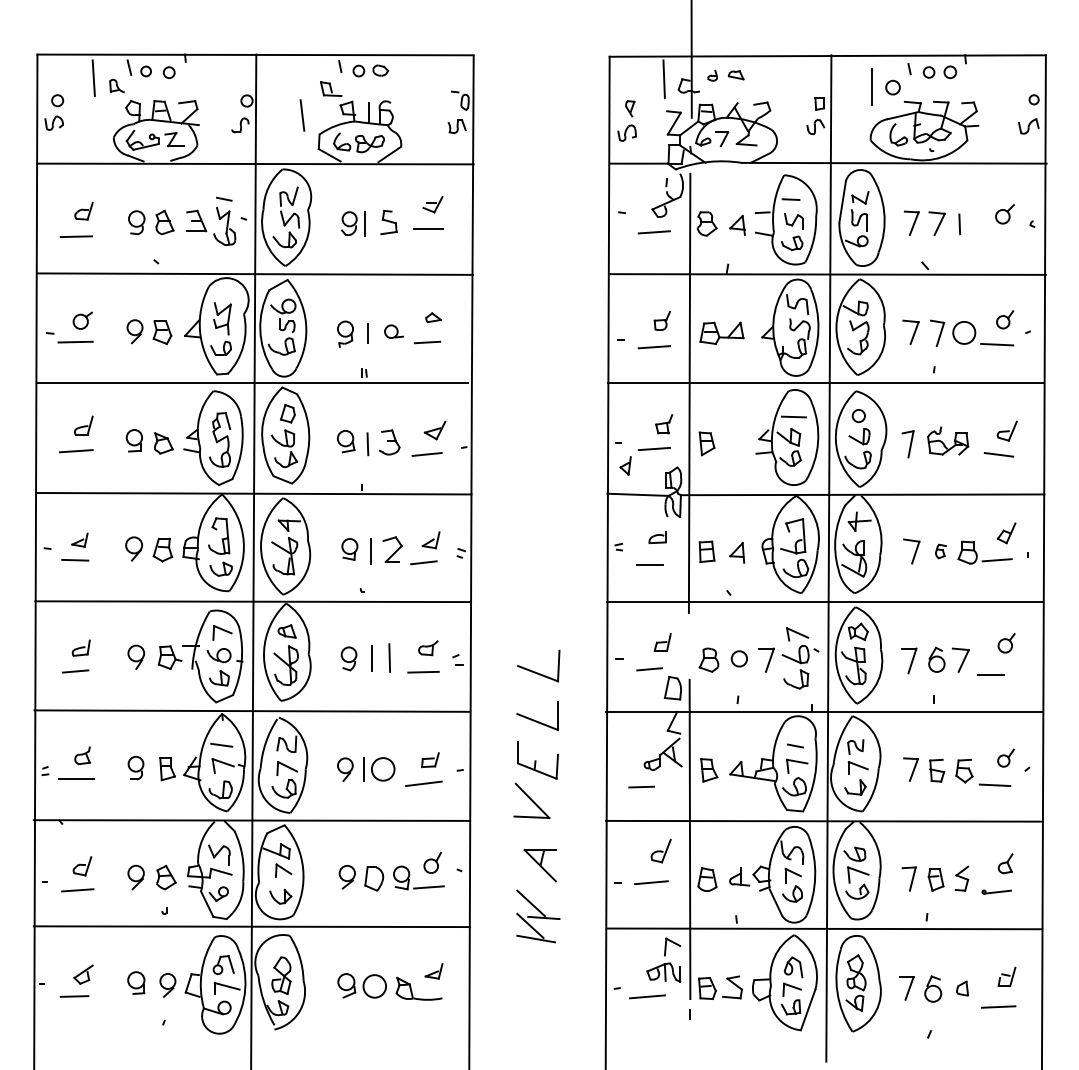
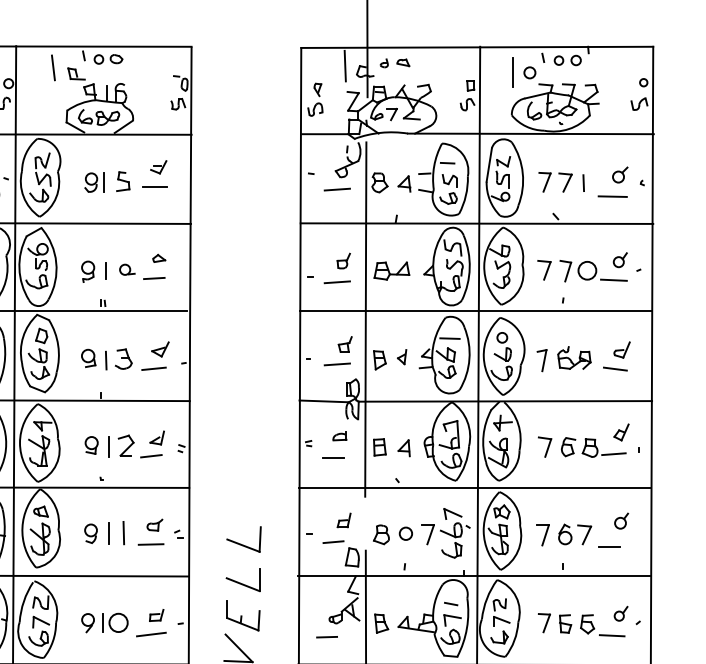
line: (302, 115) -> (53, 67), moved
line: (995, 240) -> (612, 196), added
part: (625, 465) -> (402, 356), moved
part: (940, 551) -> (568, 447), size x1.67

